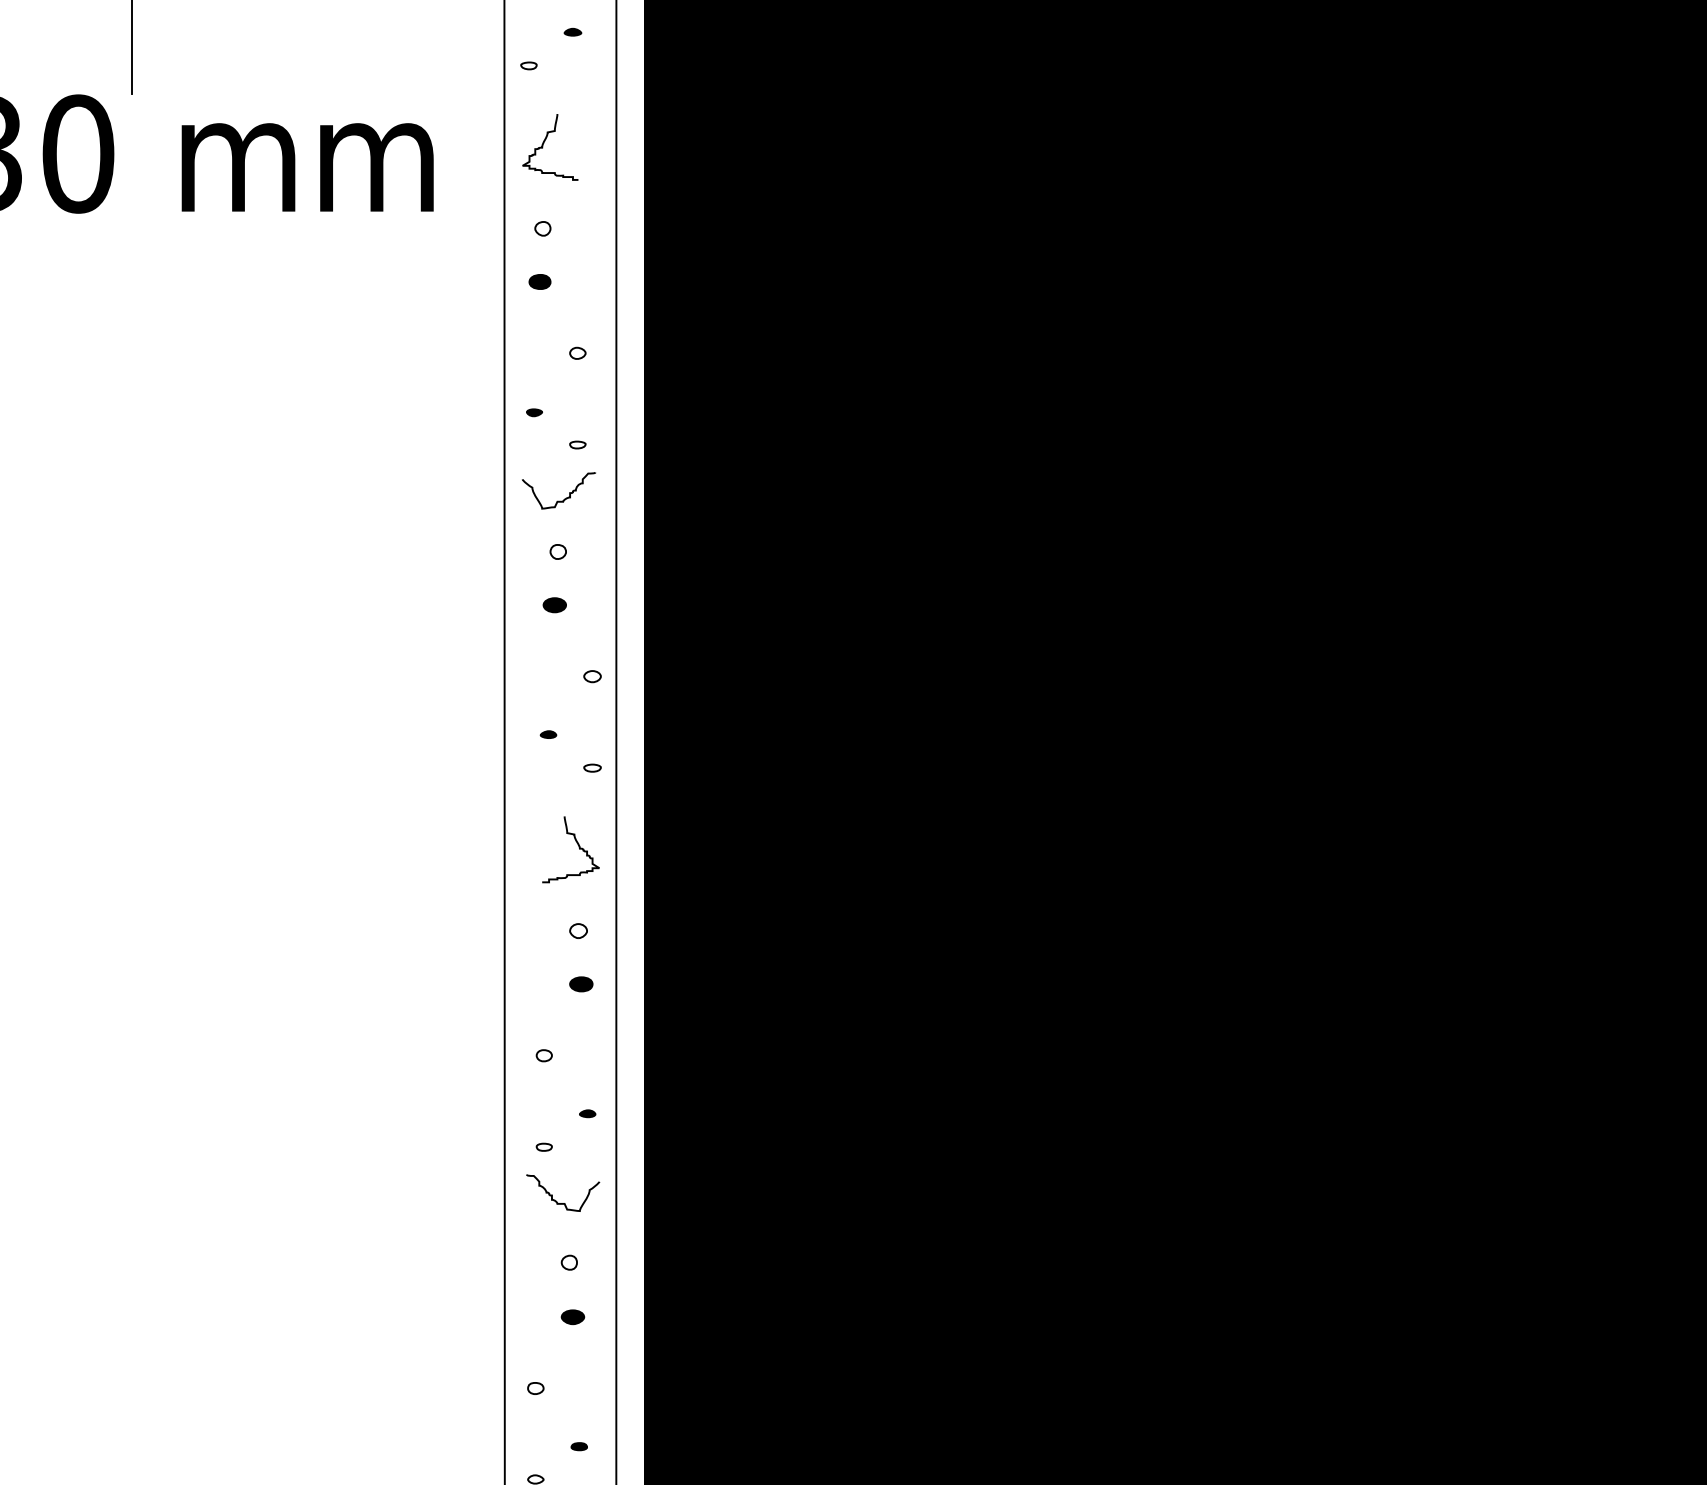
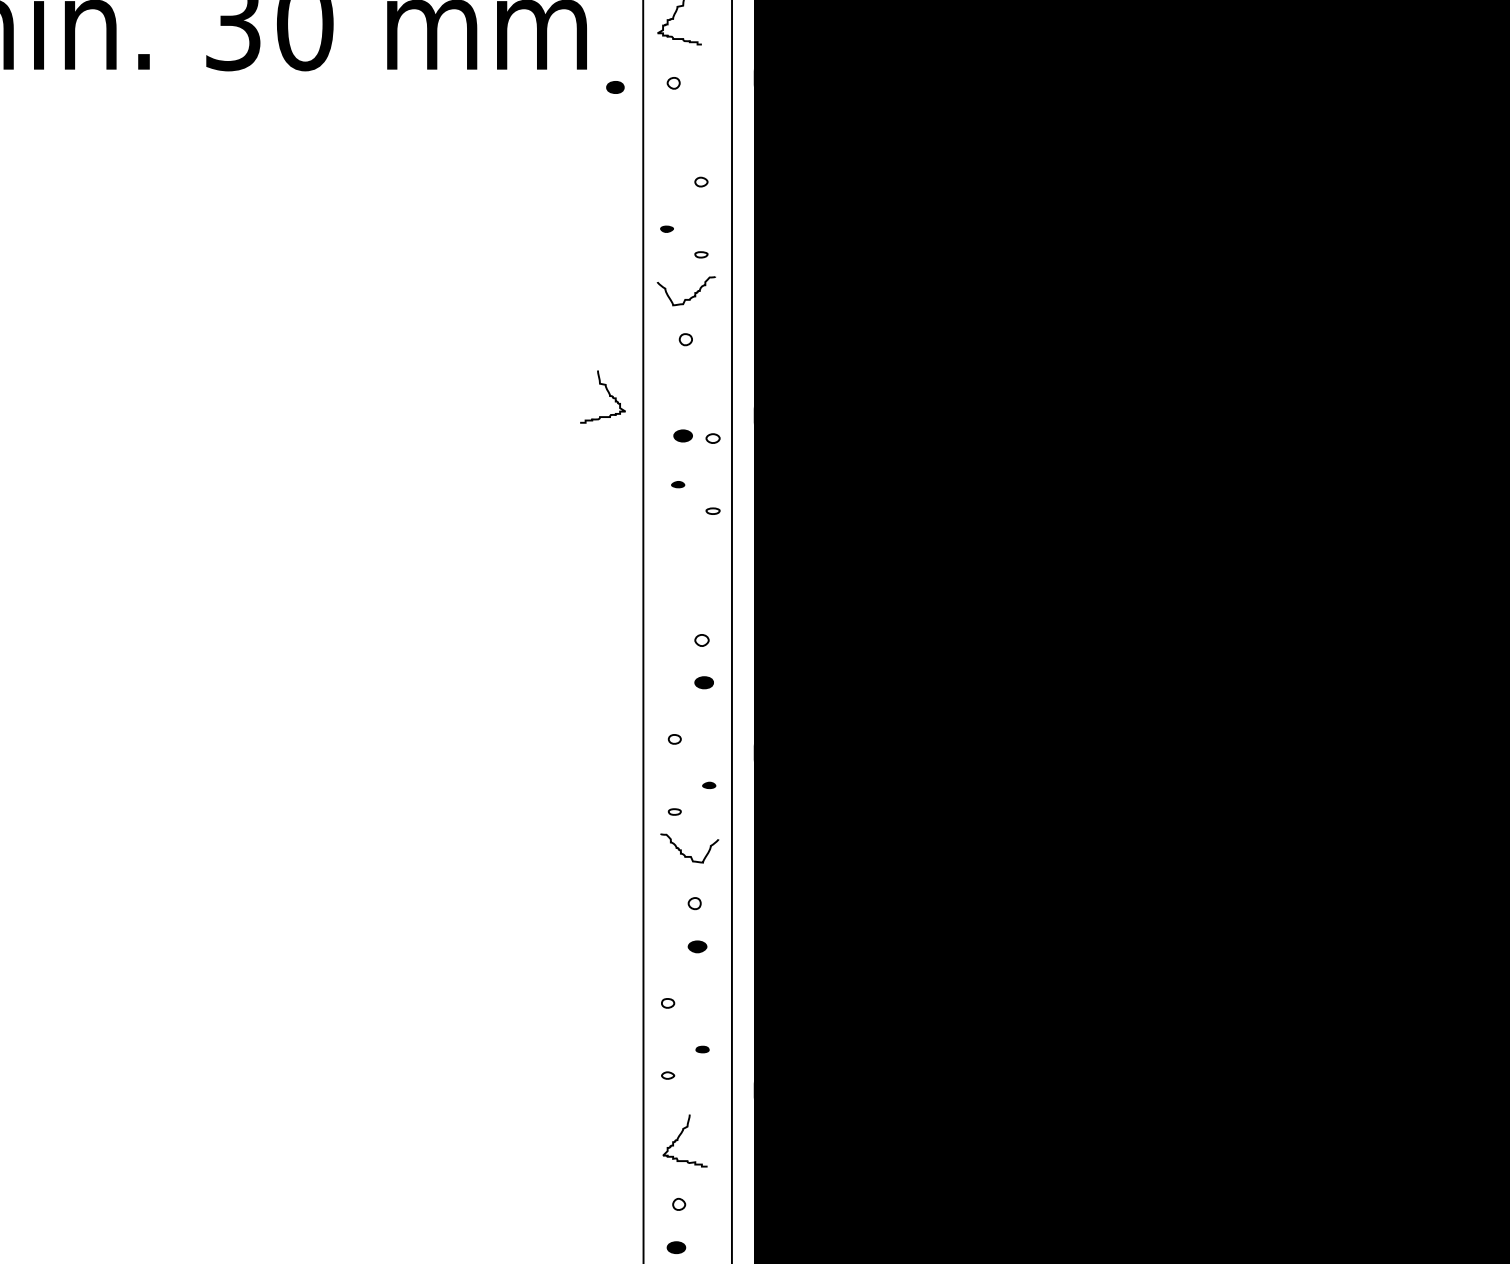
part: (540, 282) -> (615, 87), moved
part: (553, 604) -> (682, 435), moved
curve: (577, 846) -> (608, 394), moved

